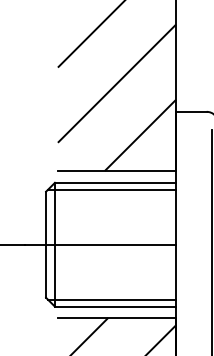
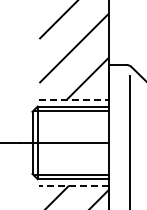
line: (117, 170) -> (74, 99), solid -> dashed
line: (117, 317) -> (74, 185), solid -> dashed

